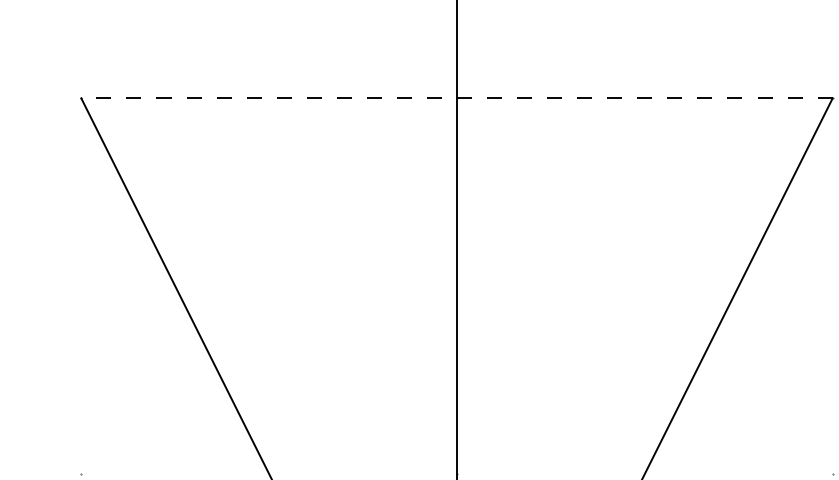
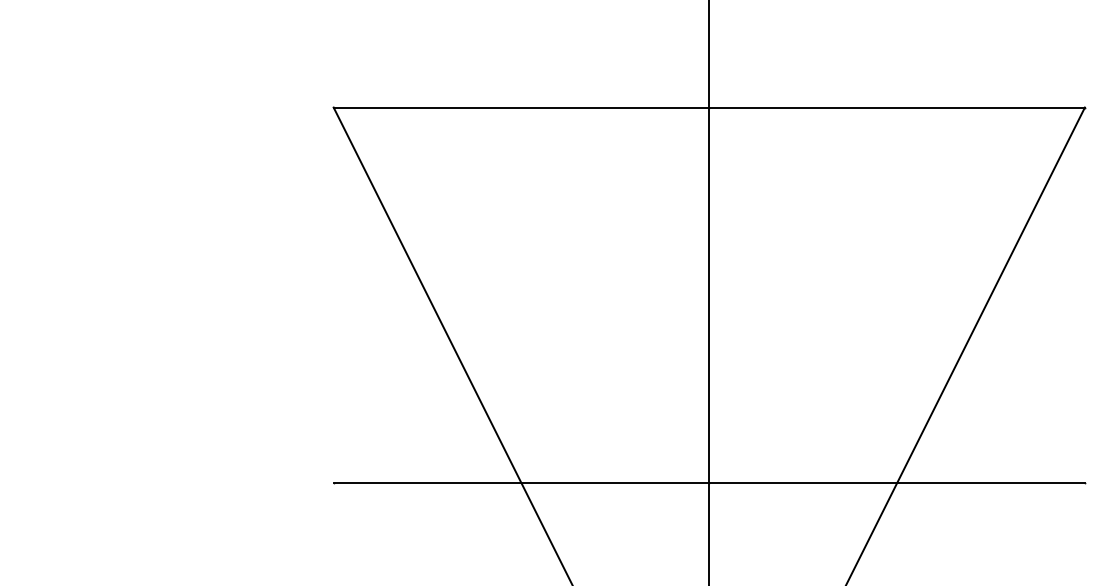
line: (457, 98) -> (709, 107), dashed -> solid
line: (456, 474) -> (708, 483), added

